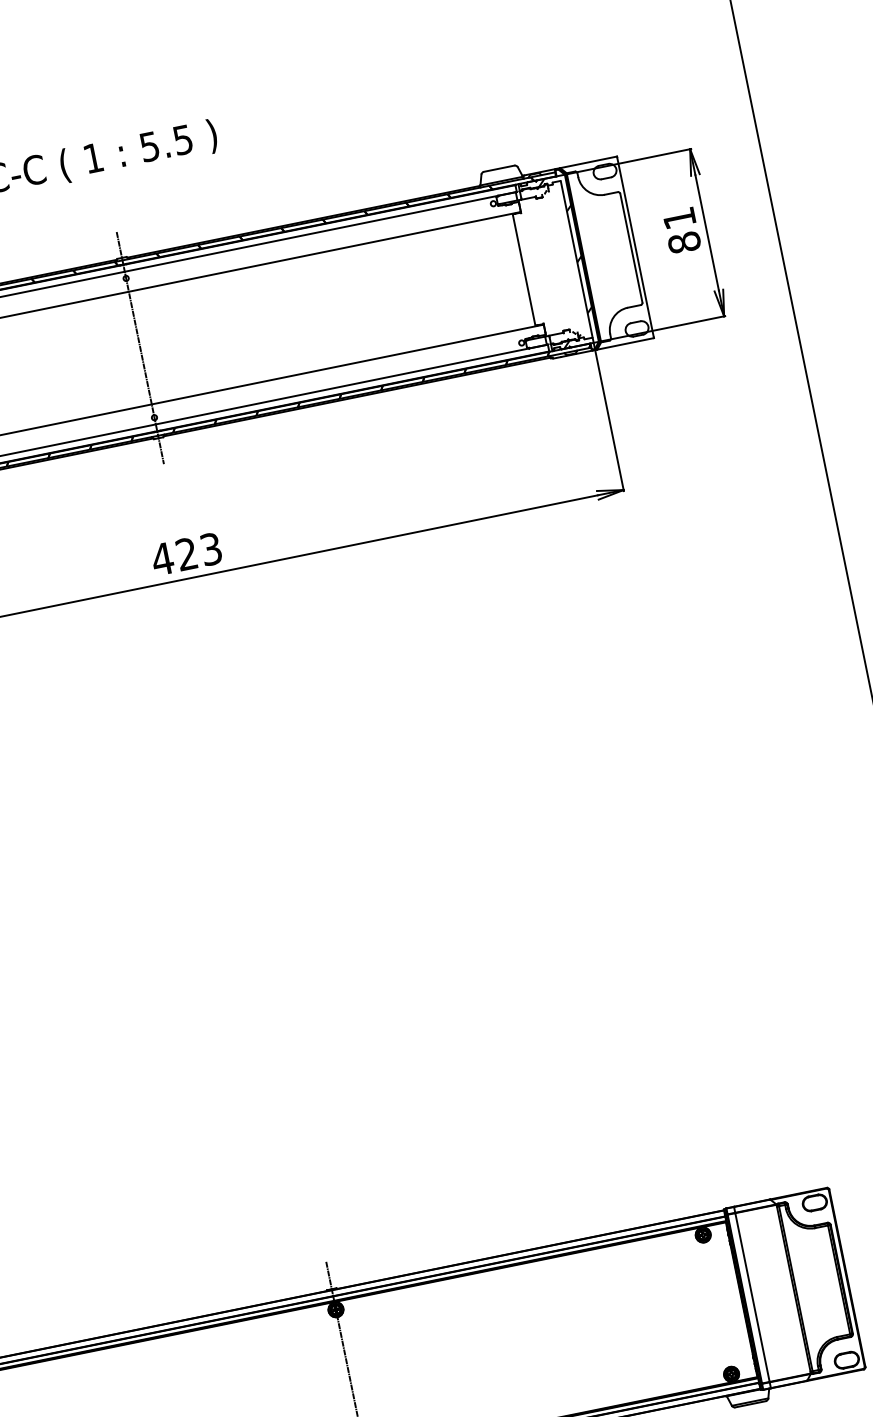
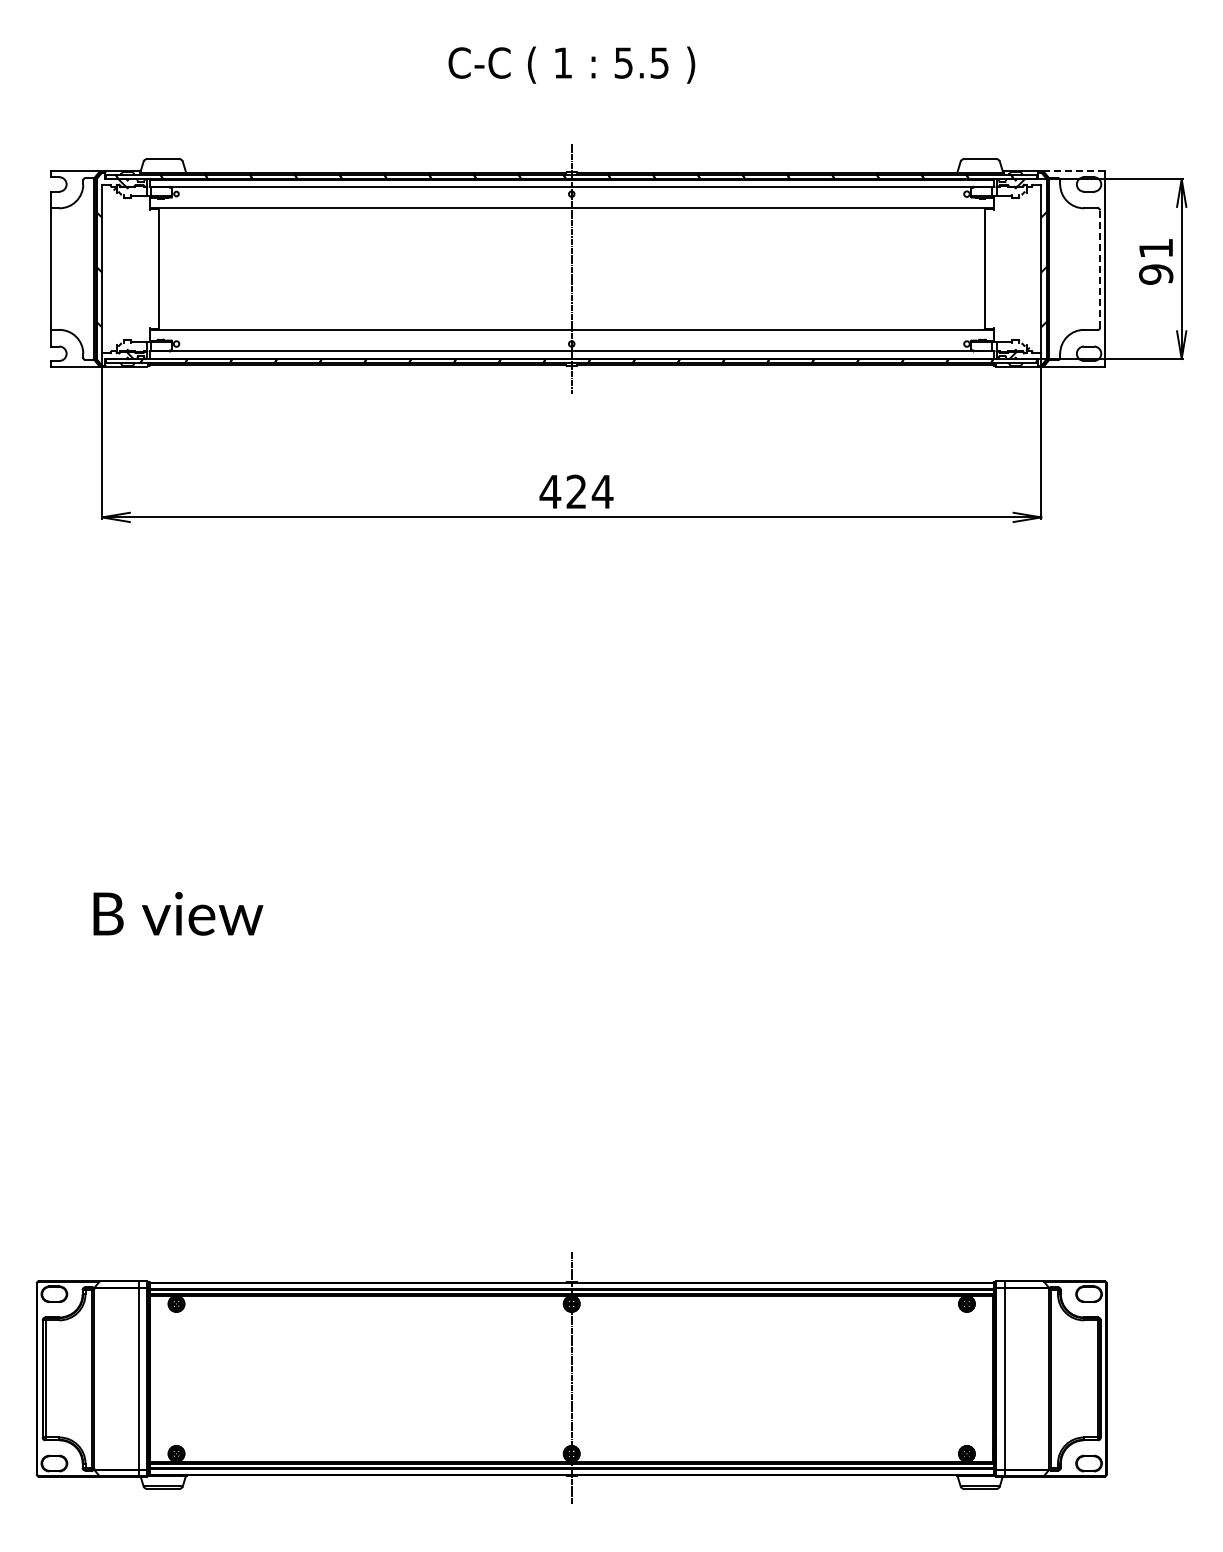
line: (588, 162) -> (1073, 171), solid -> dashed
text: (684, 242) -> (1156, 274), 81 -> 91
line: (631, 248) -> (1100, 269), solid -> dashed
text: (210, 548) -> (602, 491), 423 -> 424

